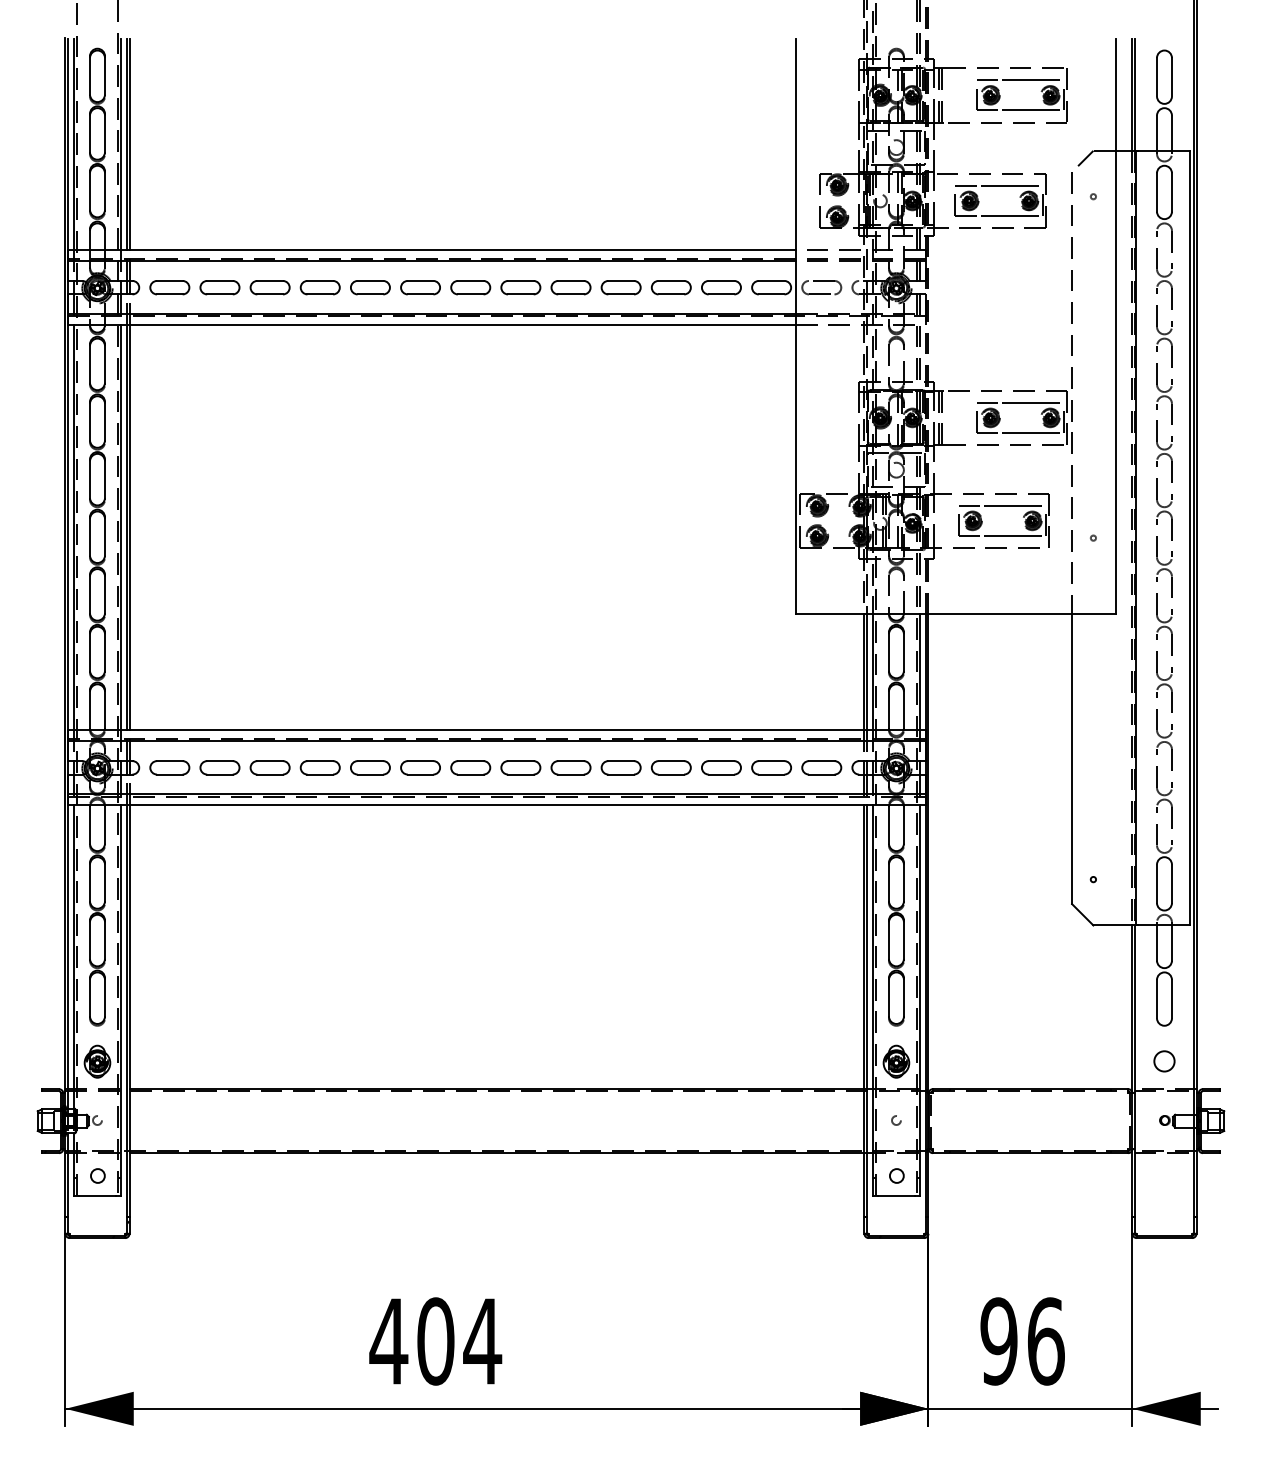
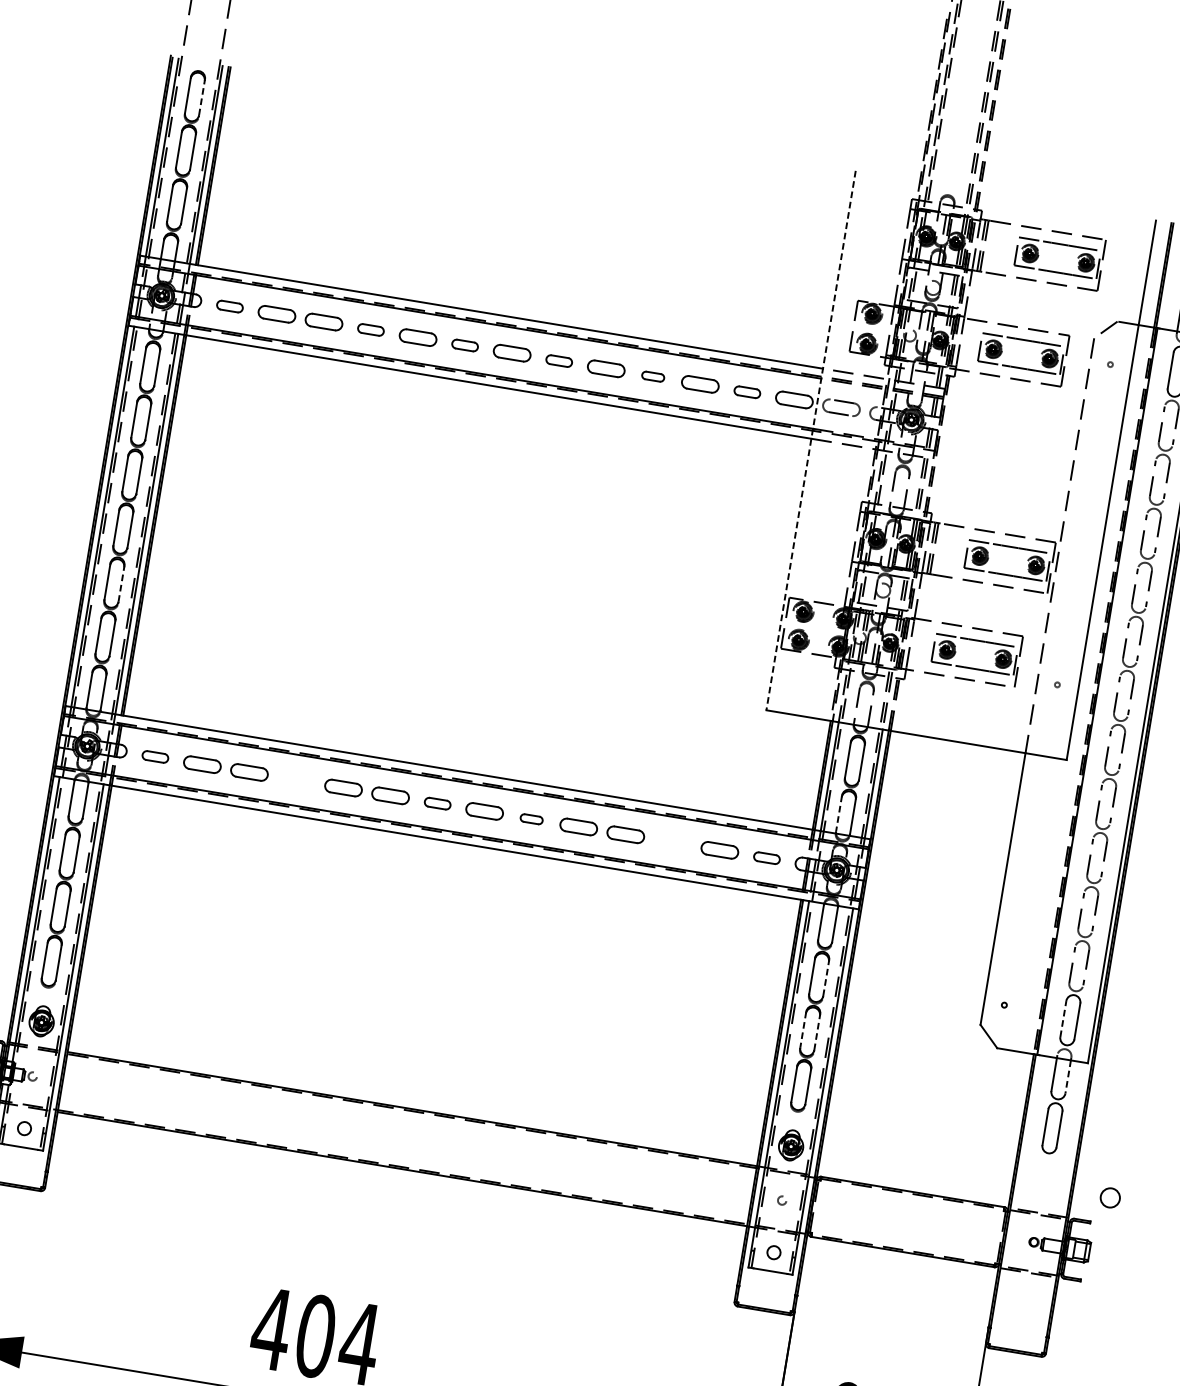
line: (104, 74) -> (201, 96), solid -> dashed
part: (169, 287) -> (229, 306), size x0.7
part: (319, 287) -> (370, 329), size x0.7
part: (420, 287) -> (465, 345), size x0.7
part: (520, 287) -> (558, 360), size x0.7
part: (620, 287) -> (652, 376), size x0.6
part: (721, 287) -> (747, 392), size x0.7
line: (795, 326) -> (810, 440), solid -> dashed
line: (104, 593) -> (121, 583), solid -> dashed
line: (889, 709) -> (839, 813), solid -> dashed
part: (169, 767) -> (155, 756), size x0.7
part: (319, 767) -> (295, 779), removed
part: (470, 767) -> (437, 803), size x0.7
part: (570, 767) -> (531, 818), size x0.6
part: (721, 767) -> (672, 842), removed
part: (821, 767) -> (766, 857), size x0.7
line: (903, 881) -> (825, 977), solid -> dashed
line: (1157, 883) -> (1063, 1018), solid -> dashed
line: (903, 939) -> (816, 1031), solid -> dashed
line: (889, 940) -> (803, 1030), solid -> dashed
line: (1171, 943) -> (1067, 1077), solid -> dashed
circle: (1164, 1061) -> (1110, 1198), moved

